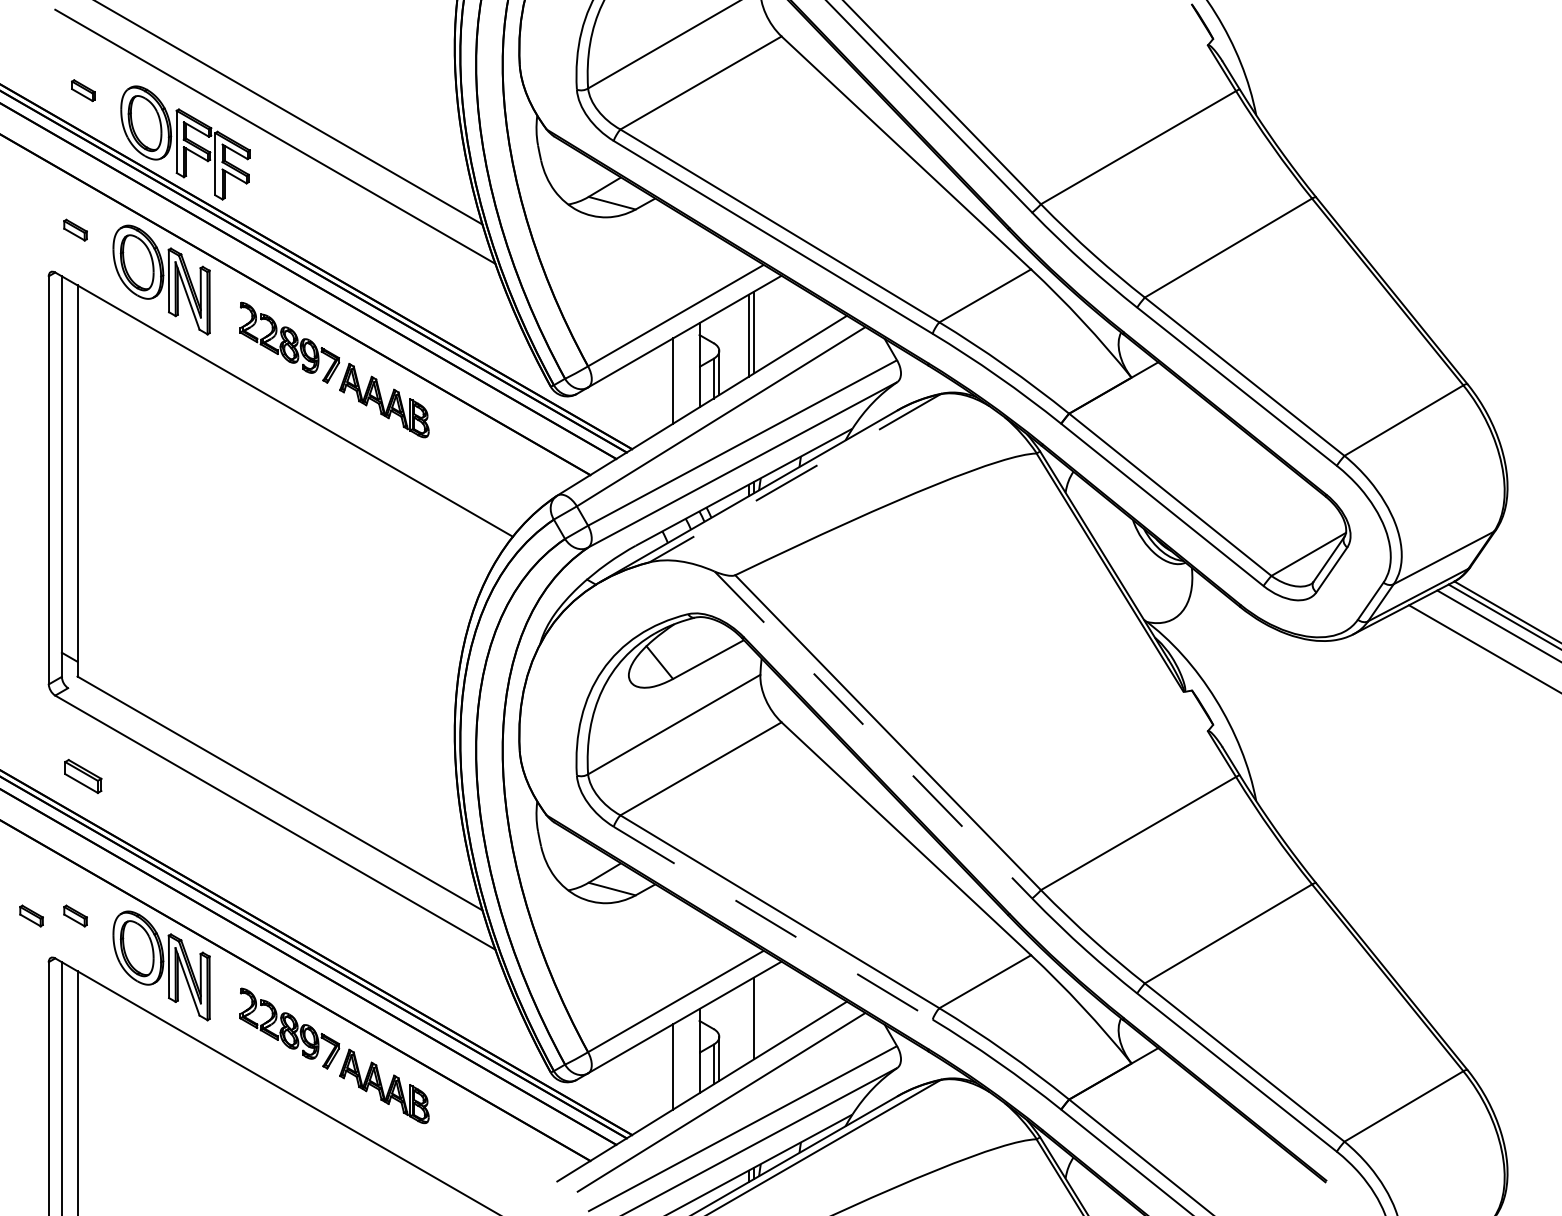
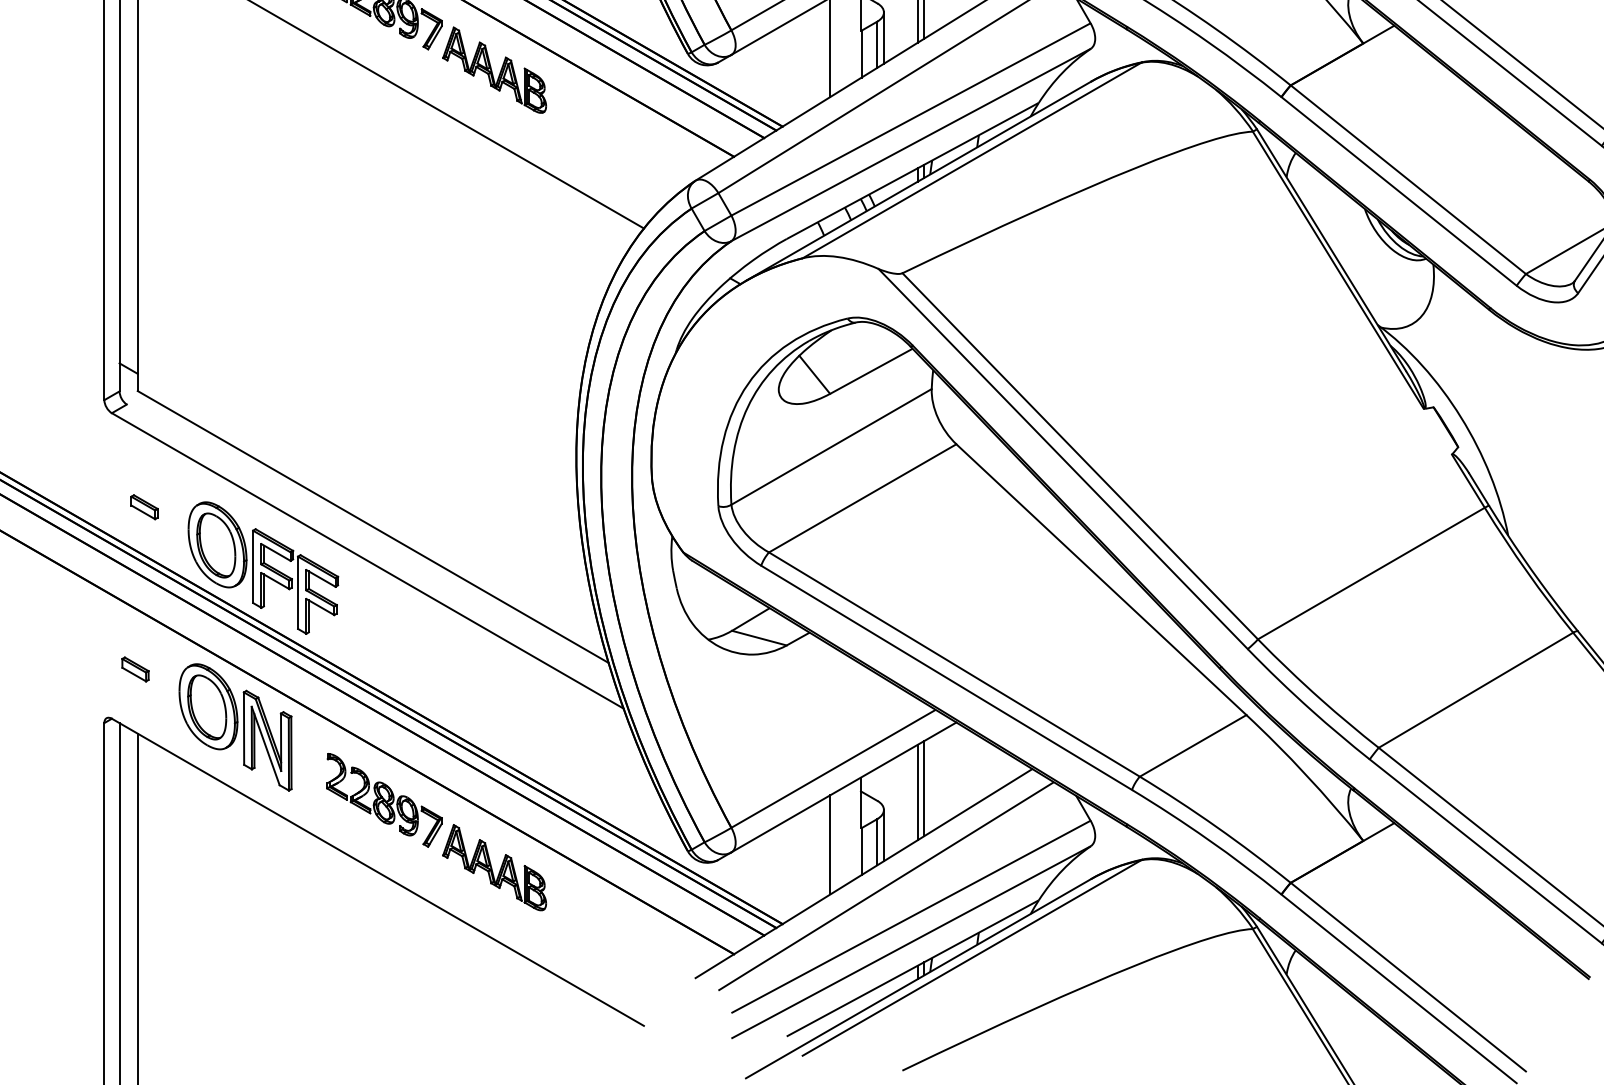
line: (794, 478) -> (971, 160), dashed -> solid
line: (873, 735) -> (1063, 459), dashed -> solid
part: (83, 776) -> (144, 507), size x0.62
part: (185, 828) -> (263, 567), added
part: (31, 915) -> (84, 668), removed
line: (773, 923) -> (946, 678), dashed -> solid
line: (748, 1021) -> (917, 792), added

